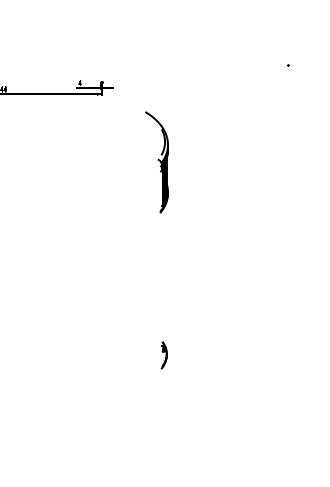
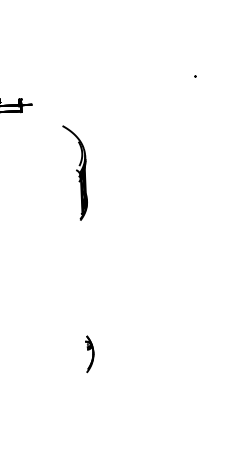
part: (163, 355) -> (89, 354), size x1.43

